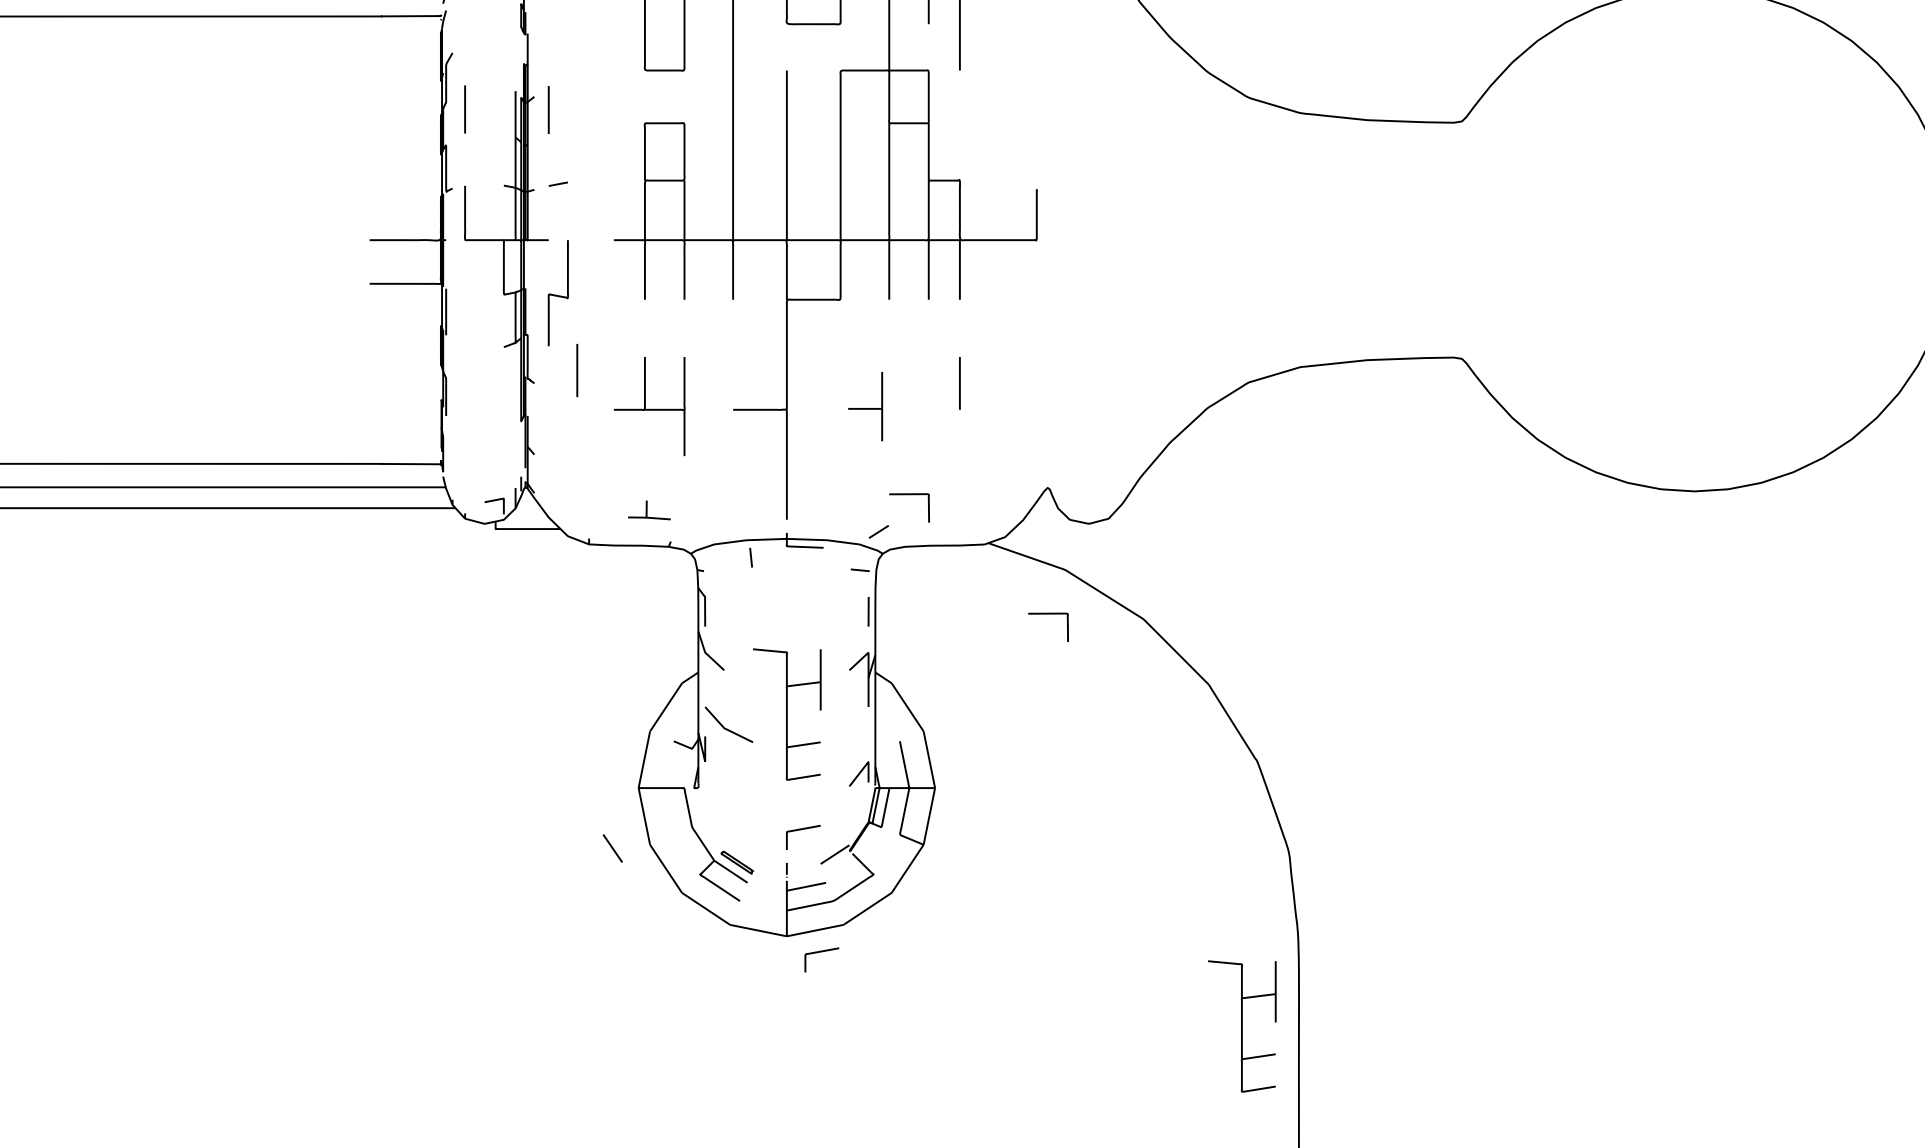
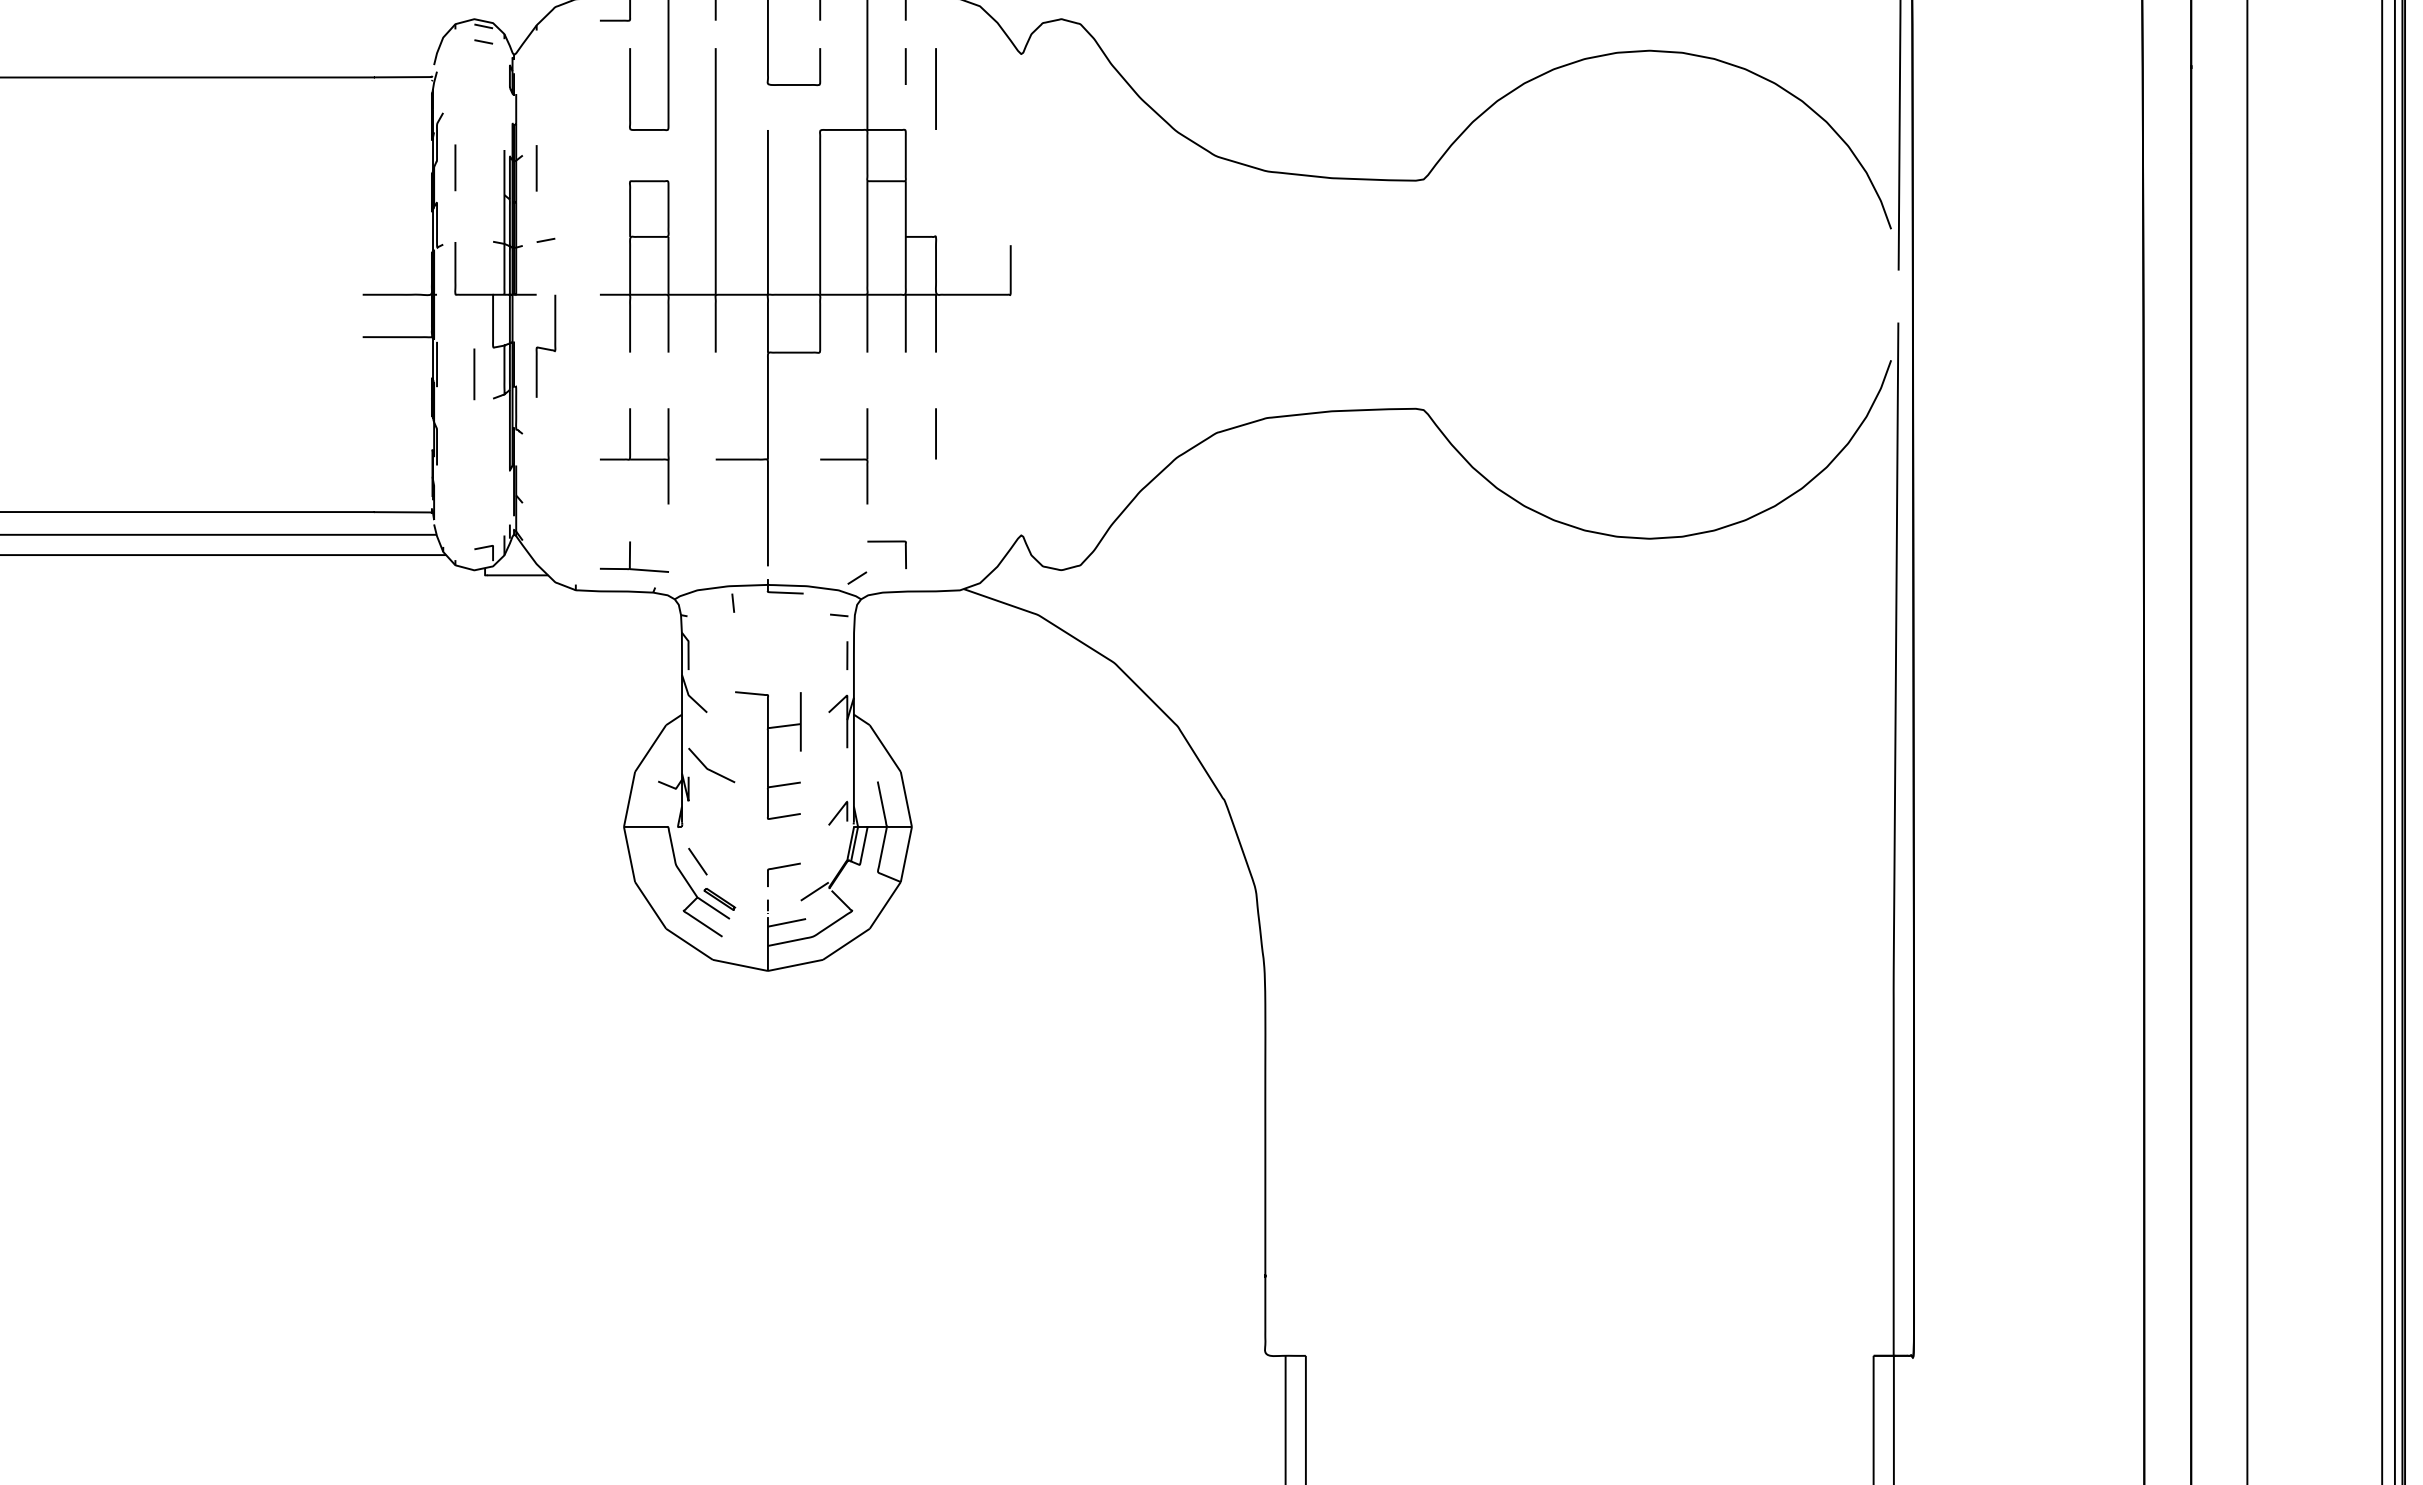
line: (577, 370) -> (474, 374), moved
part: (865, 406) -> (844, 456), size x1.43
part: (649, 509) -> (634, 556), size x1.67
curve: (1047, 614) -> (1021, 658), removed
line: (612, 848) -> (697, 861), moved
curve: (818, 953) -> (798, 987), removed
part: (1242, 1026) -> (1210, 1058), removed

